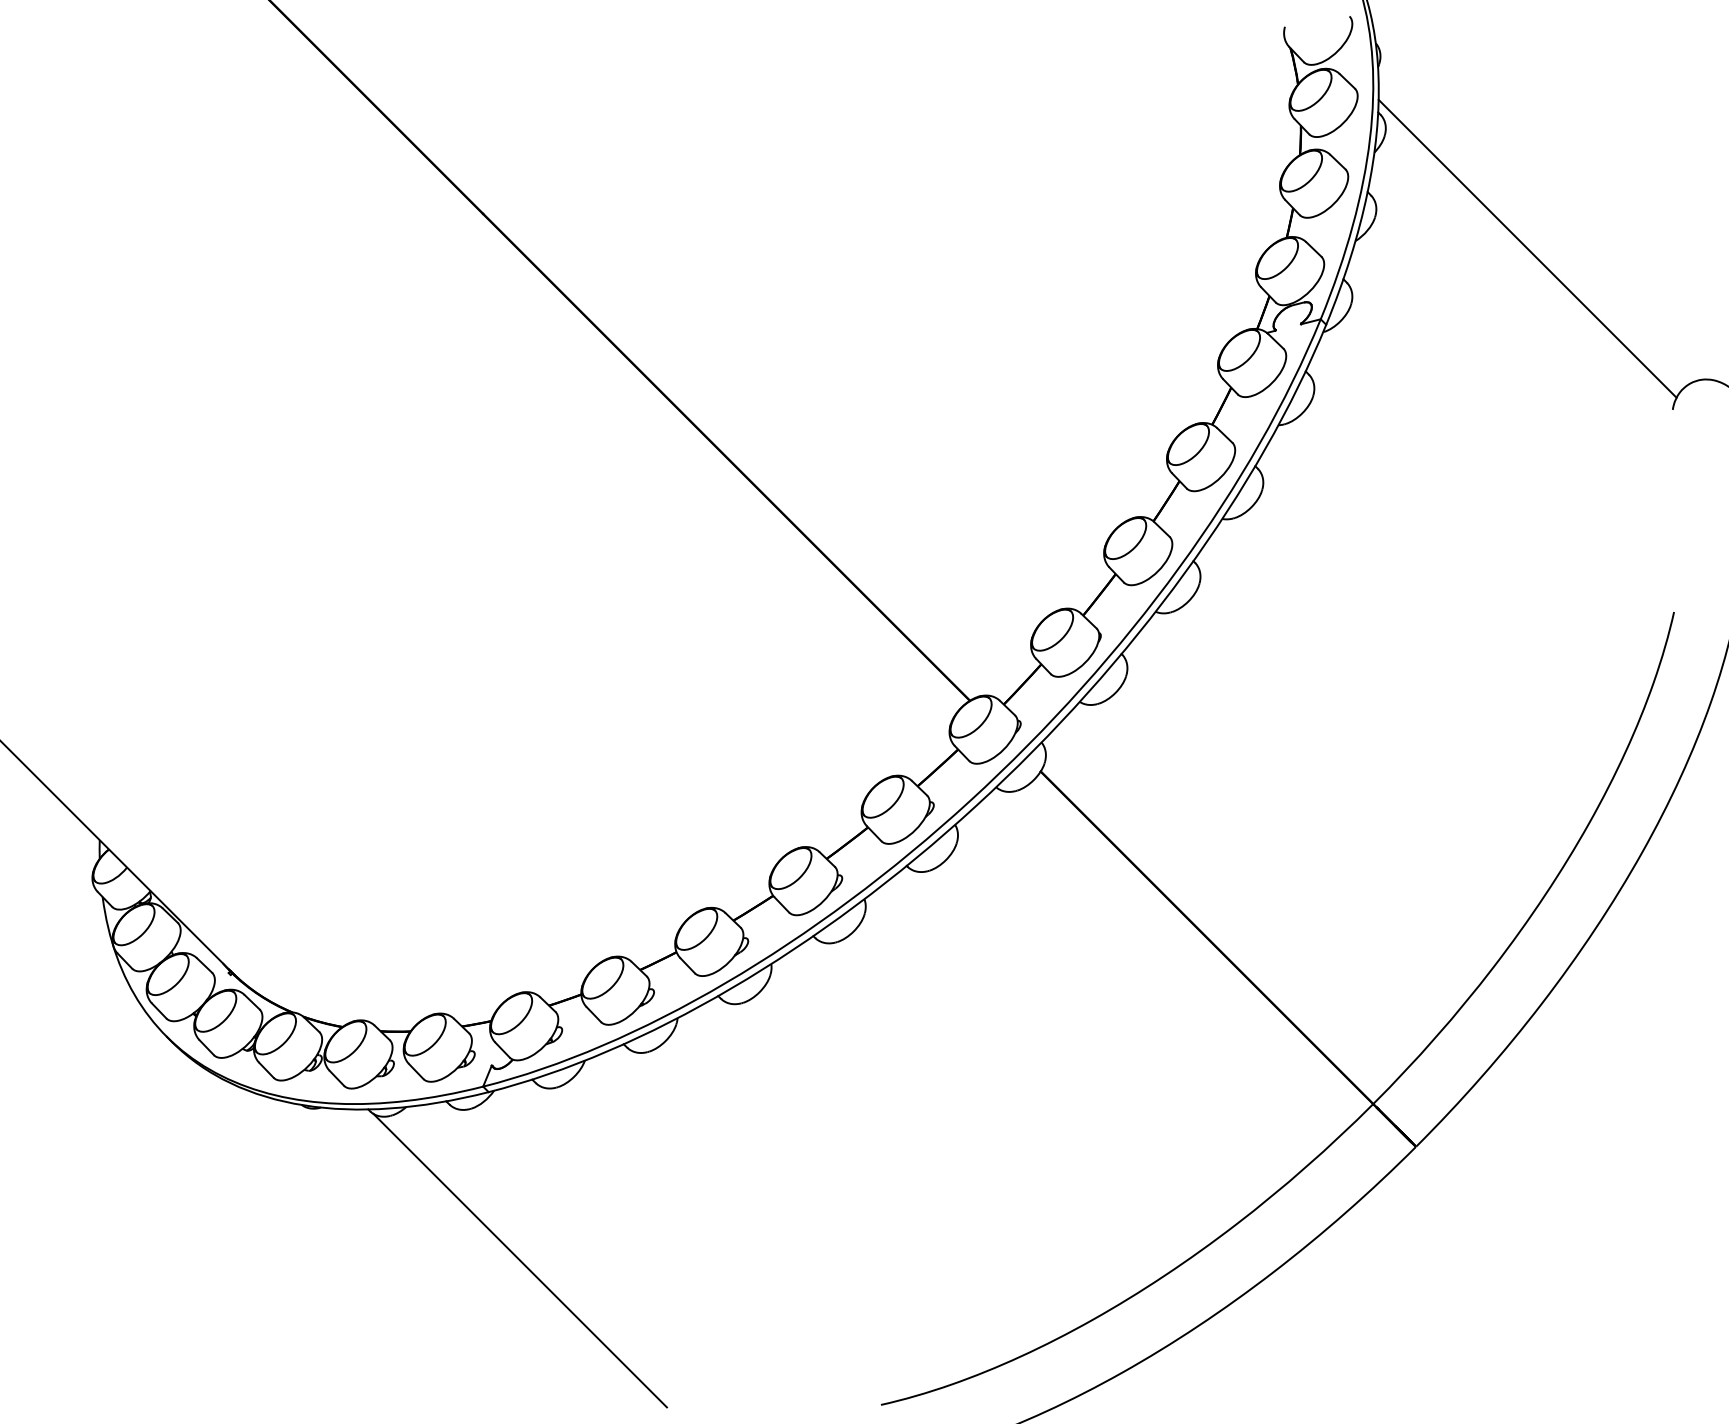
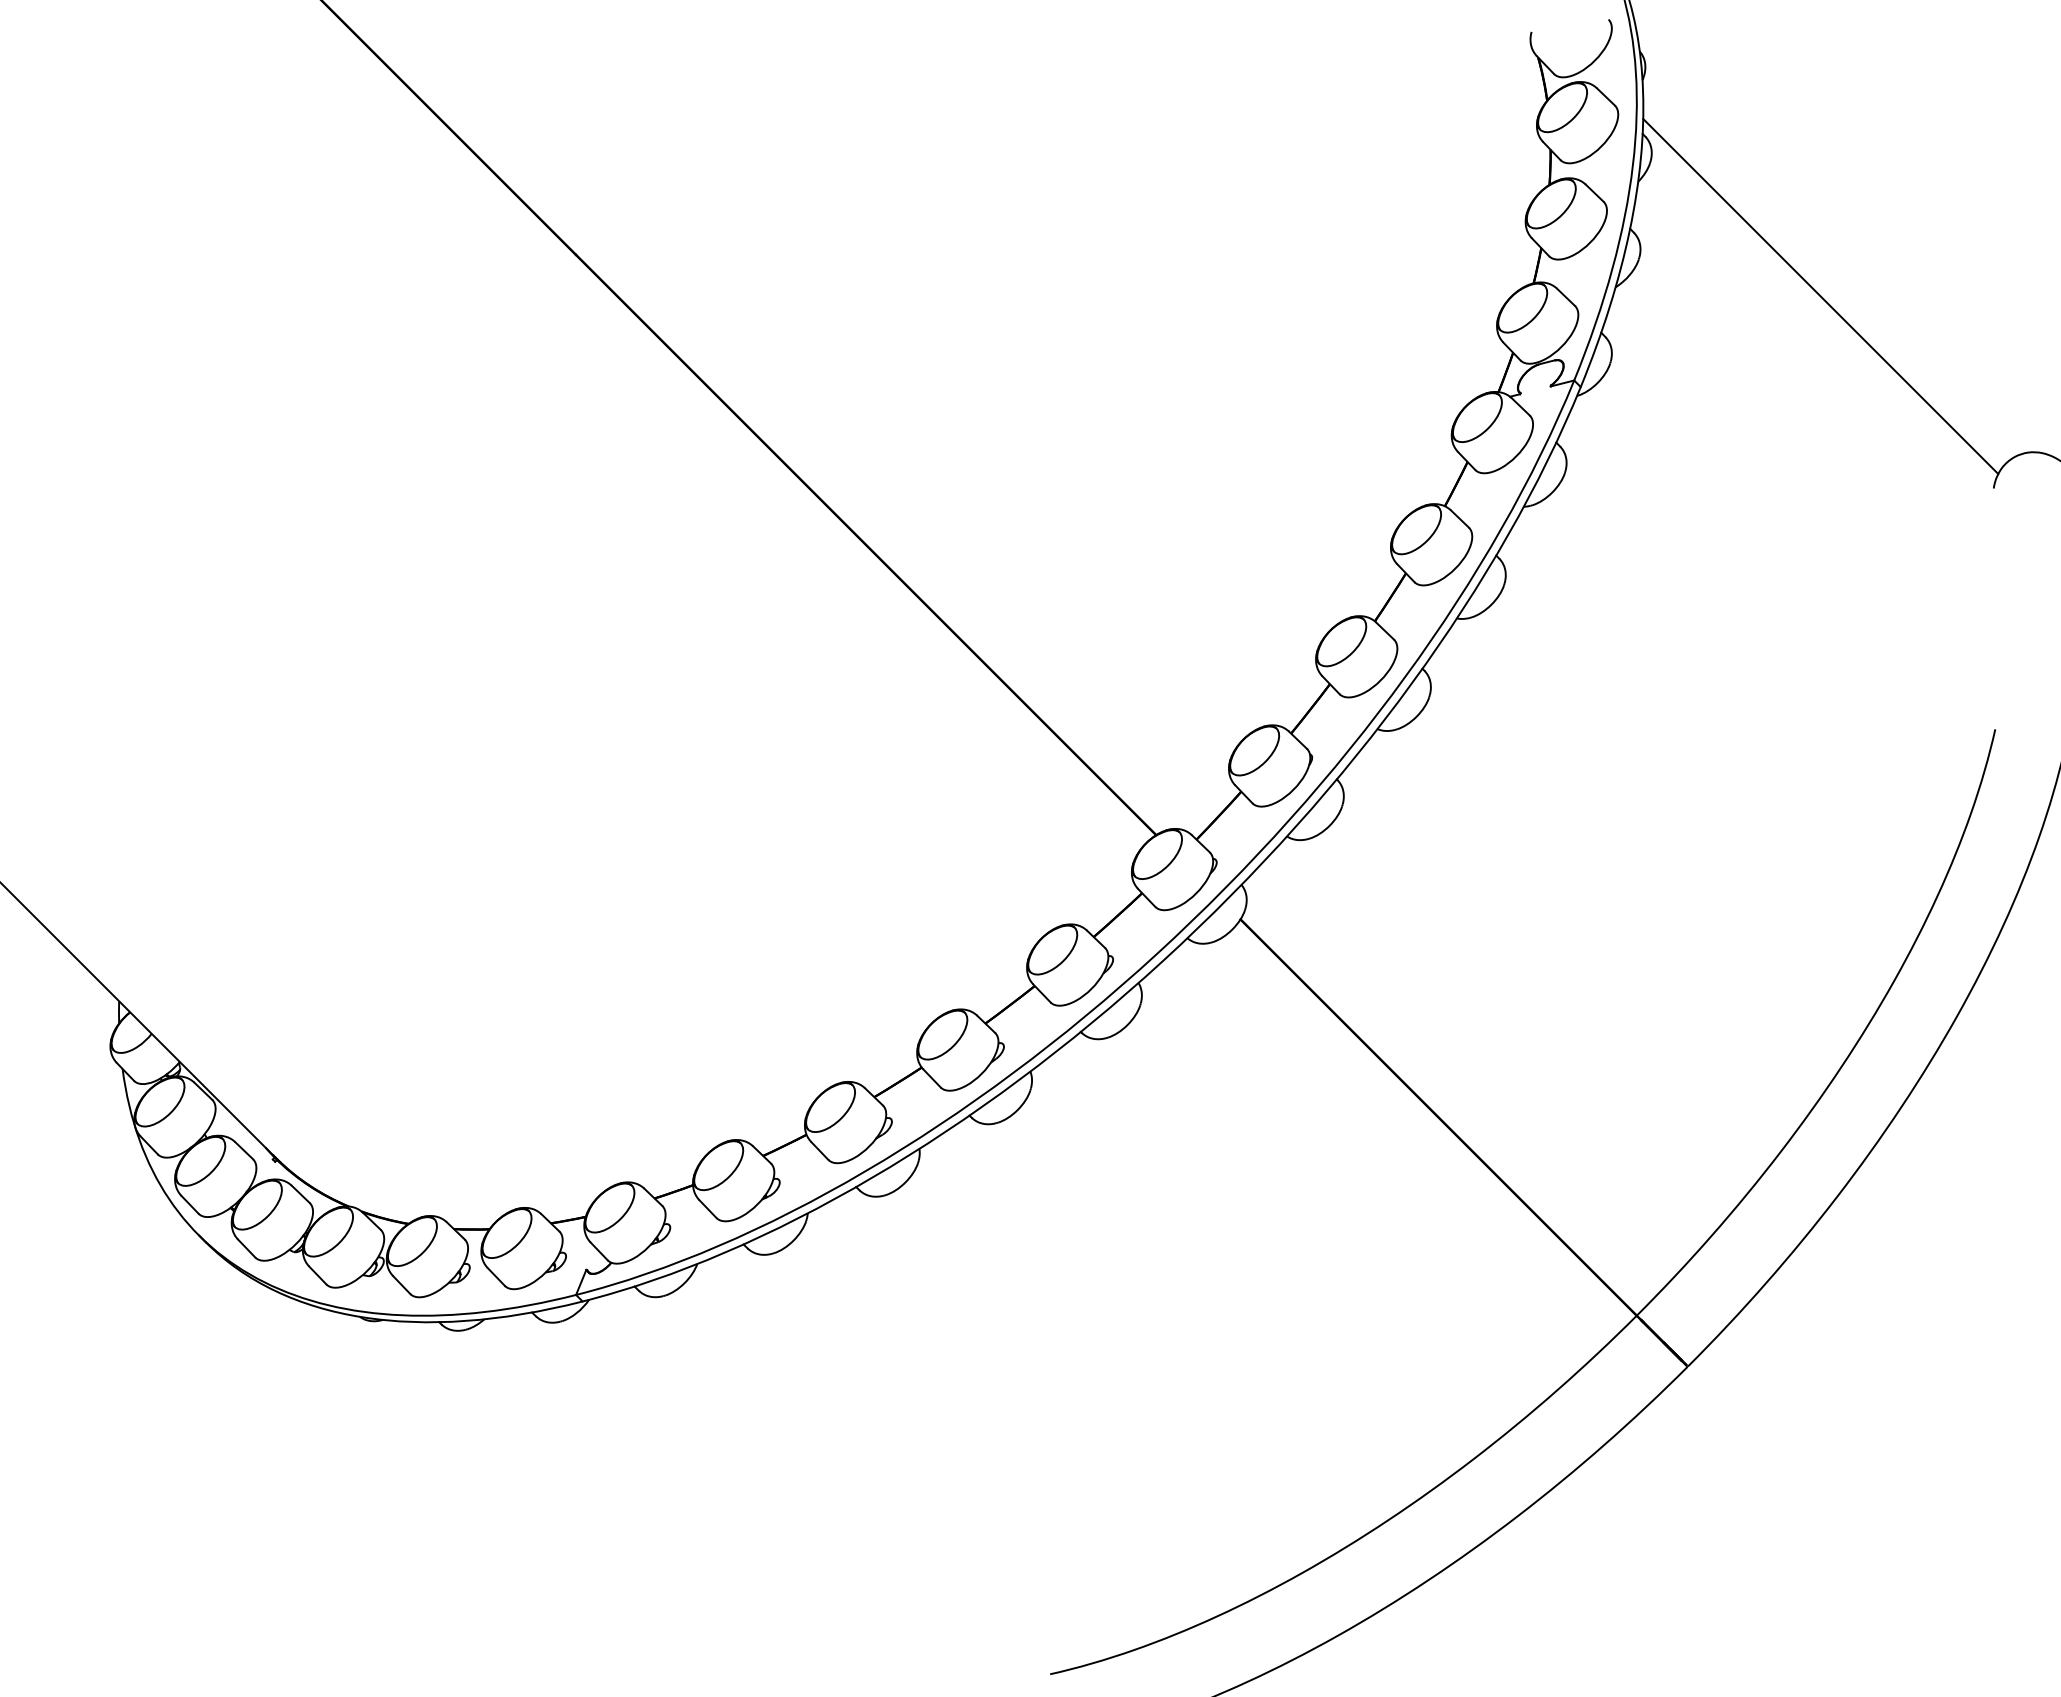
line: (519, 1260) -> (619, 1502), removed

